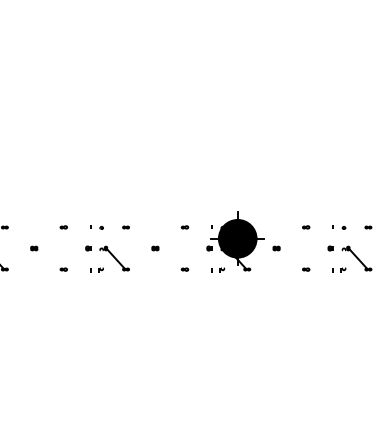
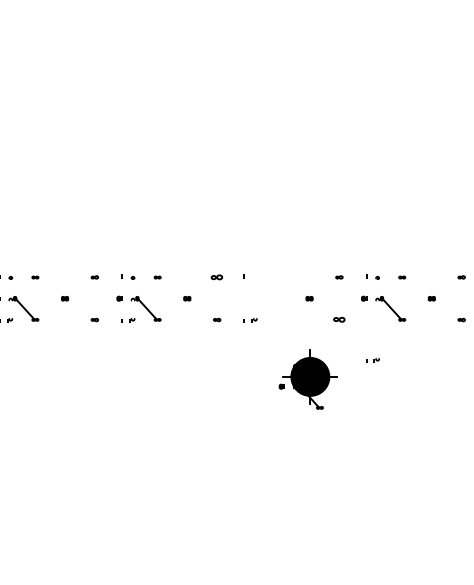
part: (185, 227) -> (217, 277), size x1.6
part: (234, 241) -> (307, 379), moved
part: (306, 270) -> (339, 320), size x1.6
part: (338, 270) -> (372, 360), moved

